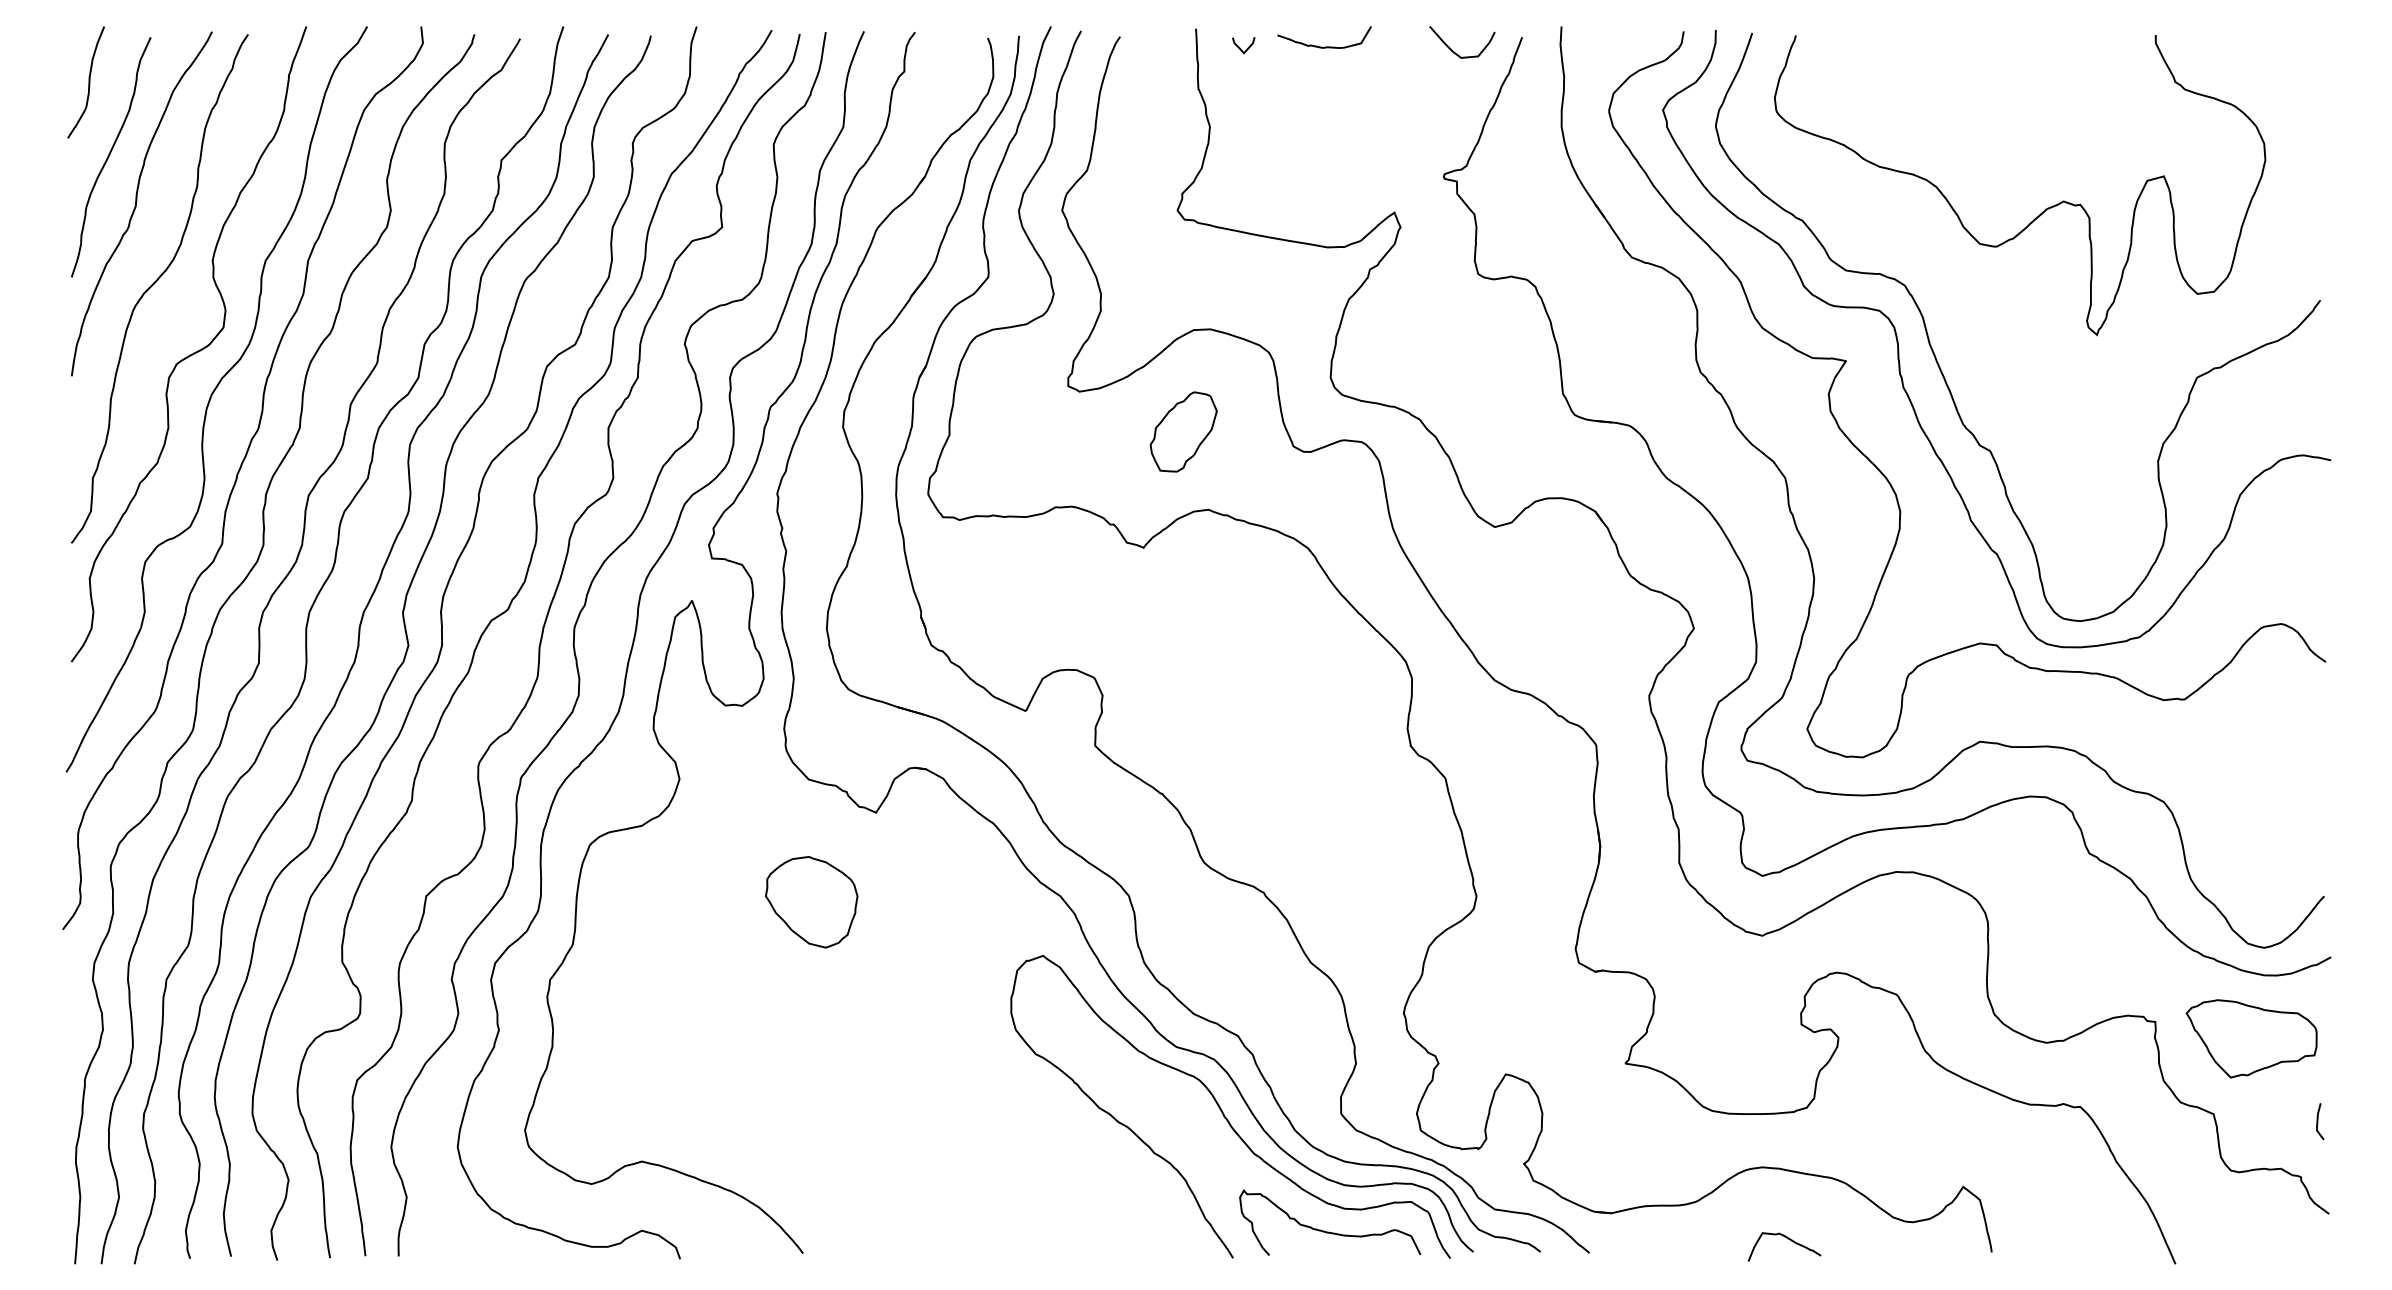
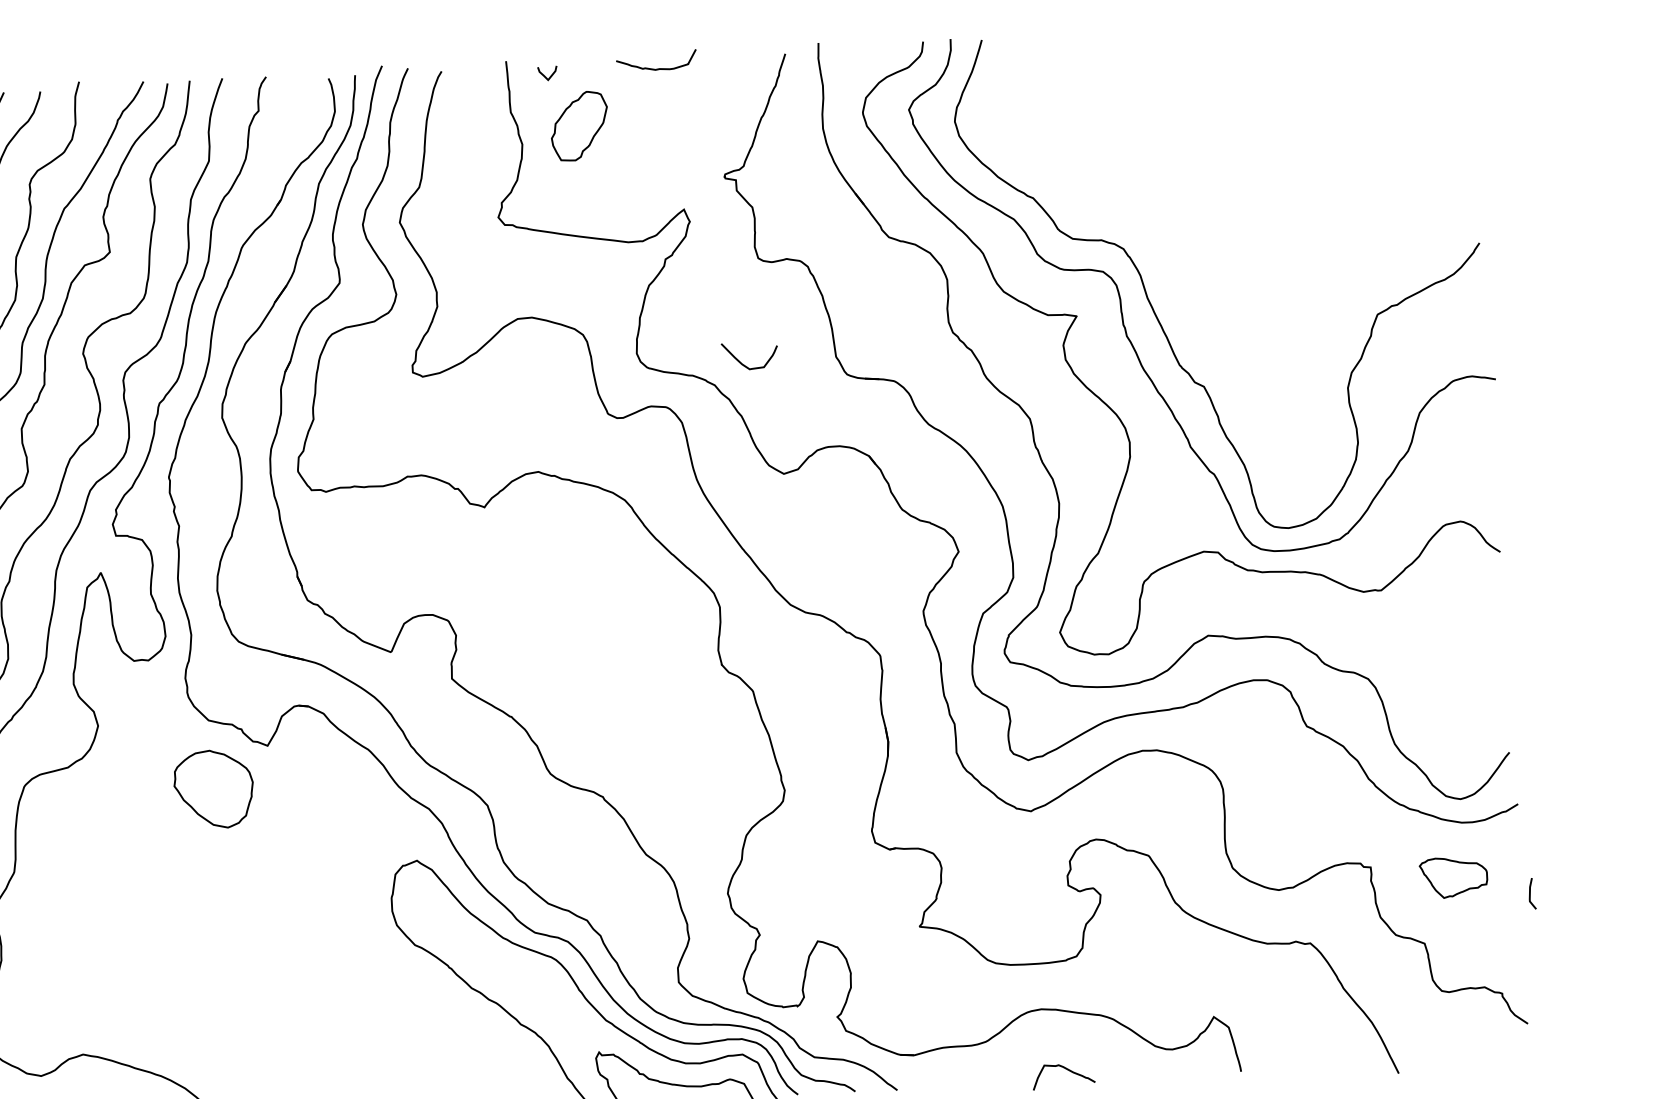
curve: (1324, 46) -> (656, 68), moved
curve: (1453, 50) -> (742, 363), moved
curve: (2042, 211) -> (1237, 179), removed
part: (1183, 431) -> (579, 125), moved
part: (811, 902) -> (213, 789), moved
part: (2251, 1038) -> (1453, 877), size x0.6
line: (2318, 1121) -> (1530, 893), moved

